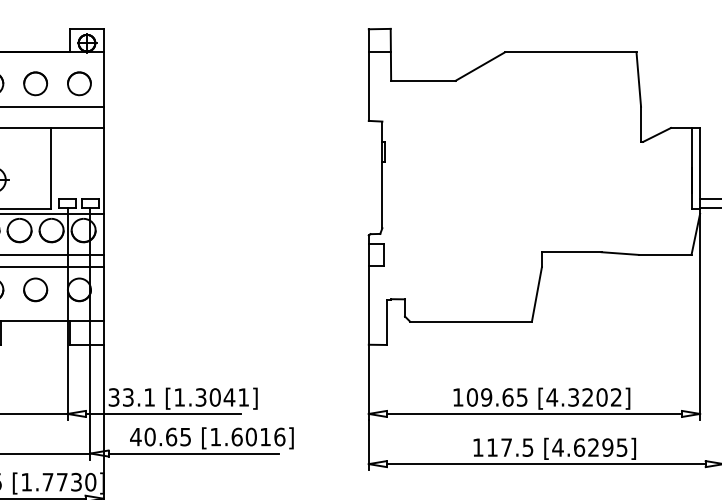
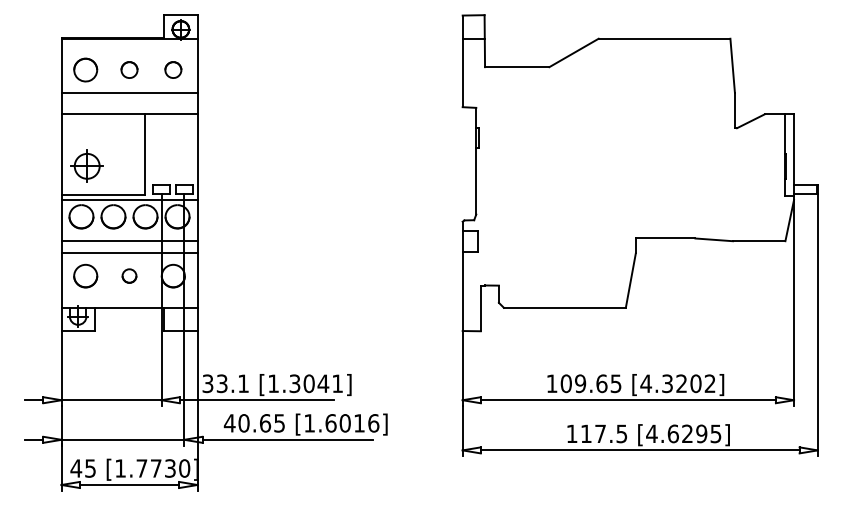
part: (35, 83) -> (129, 69), size x0.7
part: (79, 83) -> (173, 69), size x0.7
part: (35, 289) -> (129, 275), size x0.6

